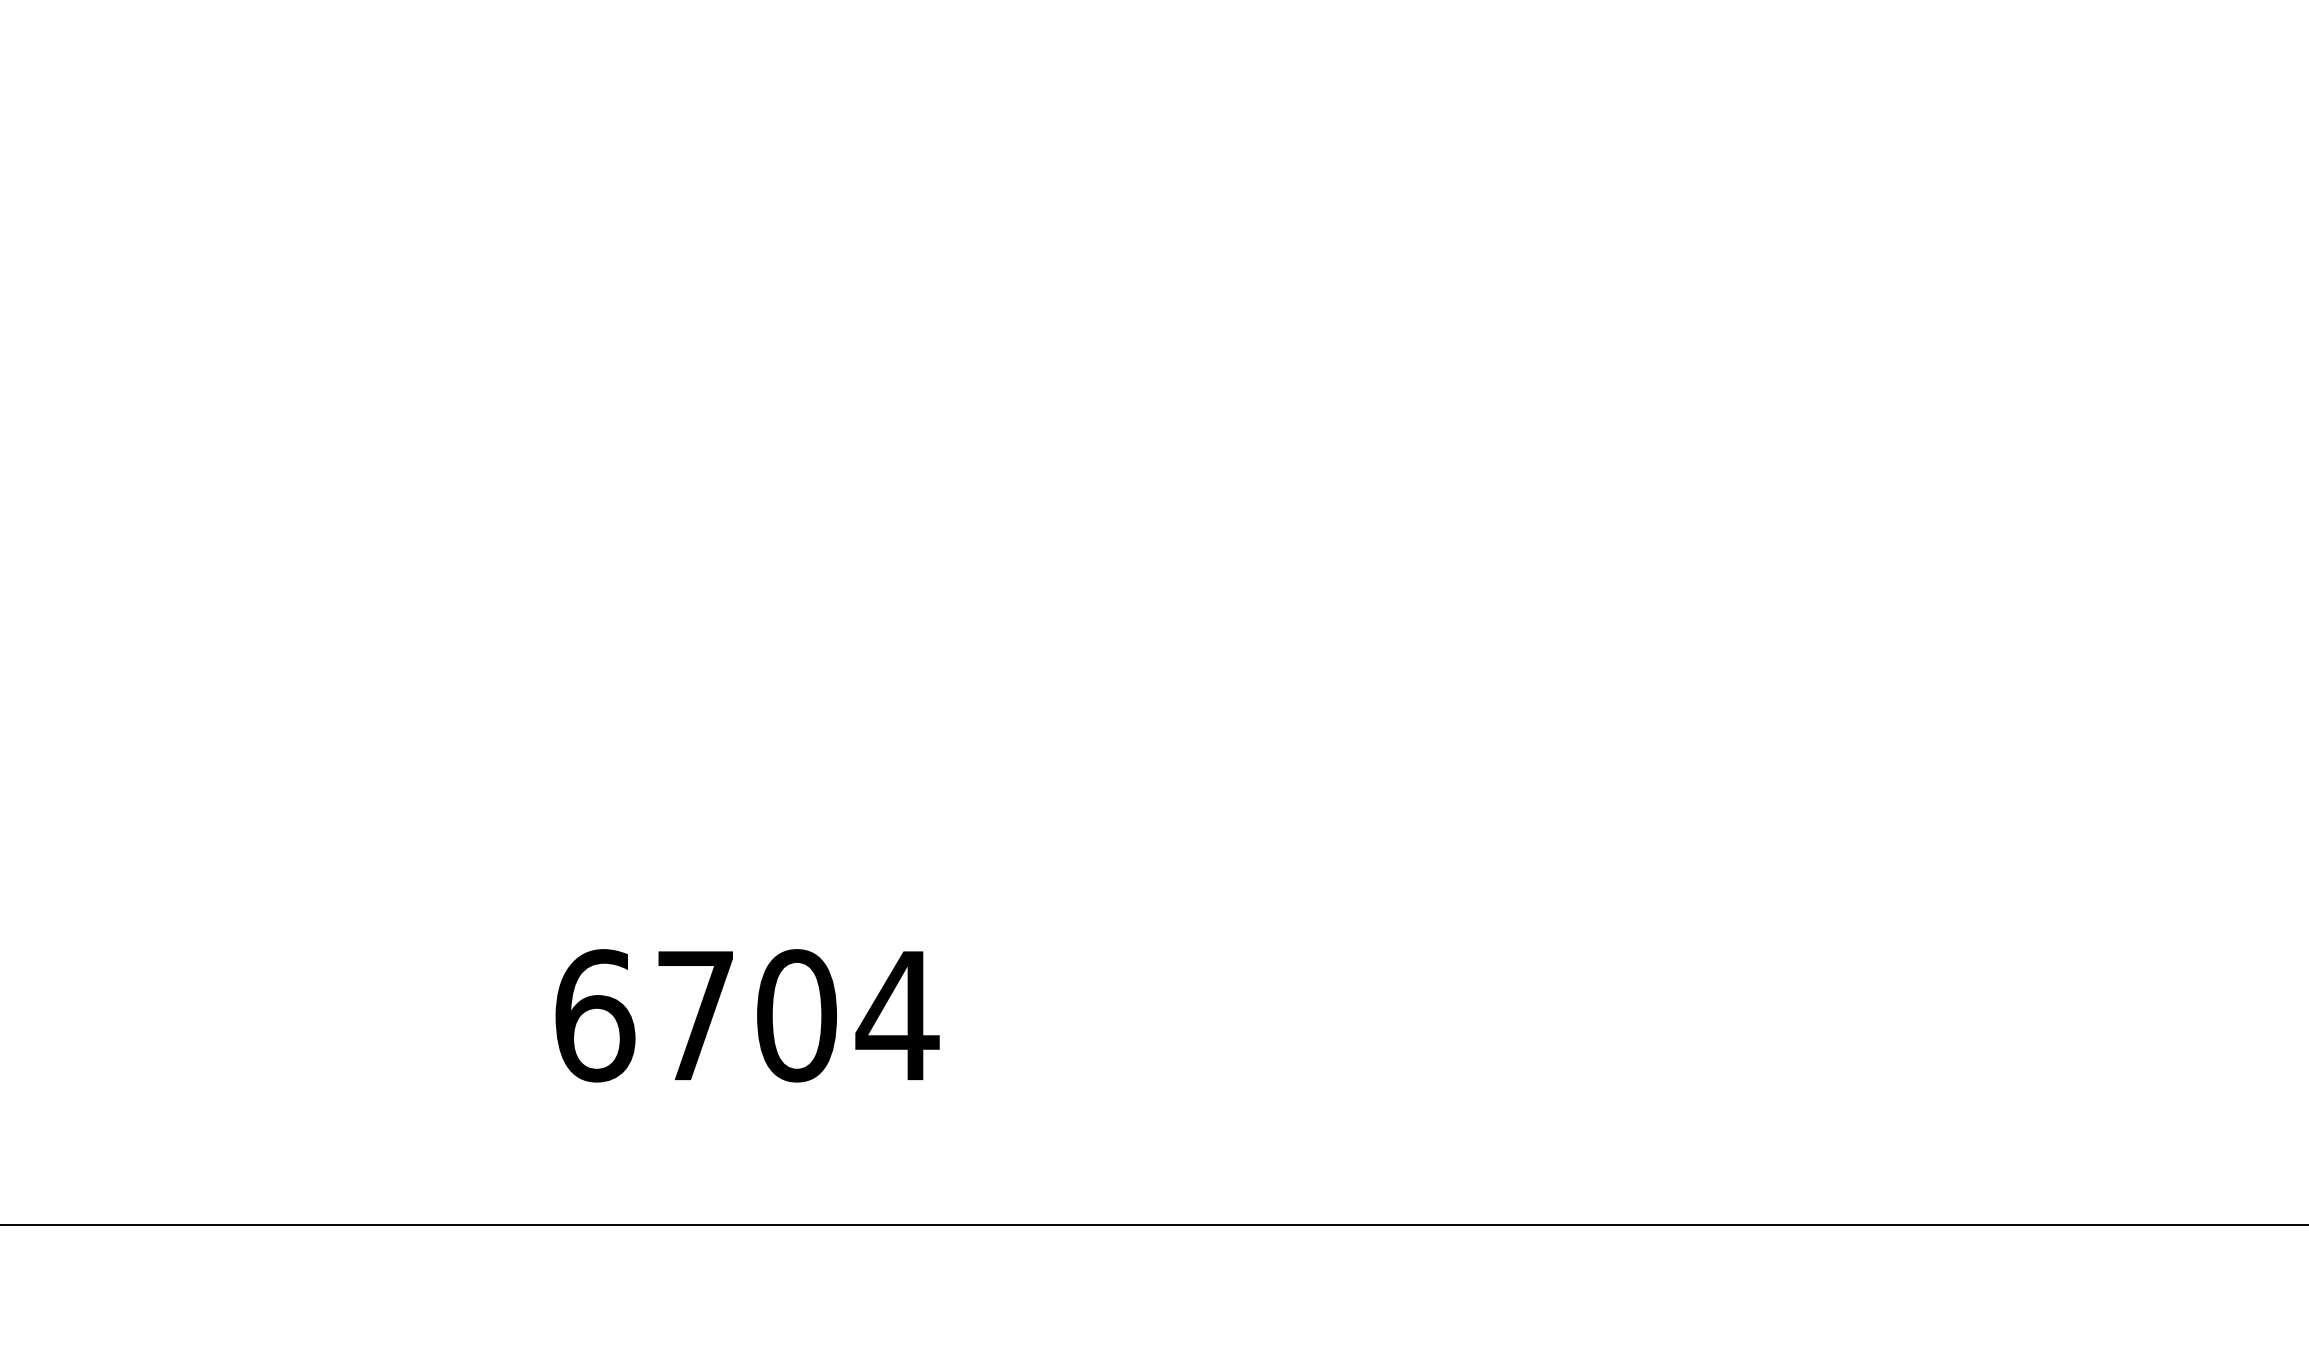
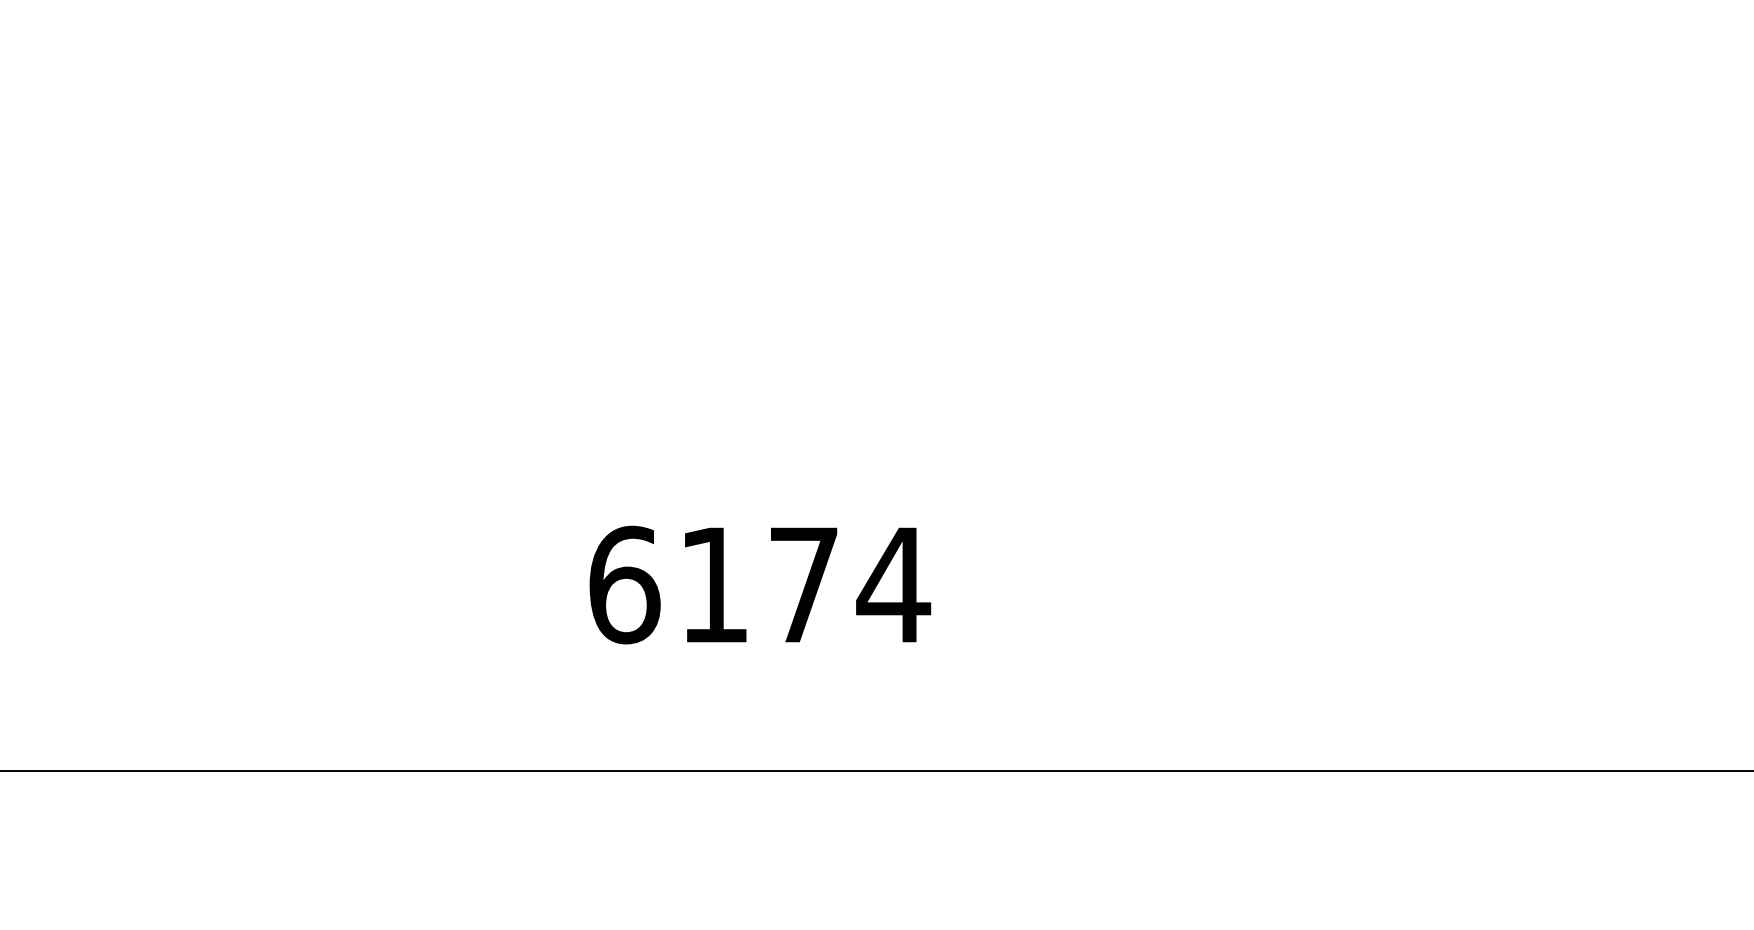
text: (747, 1015) -> (760, 584), 6704 -> 6174

